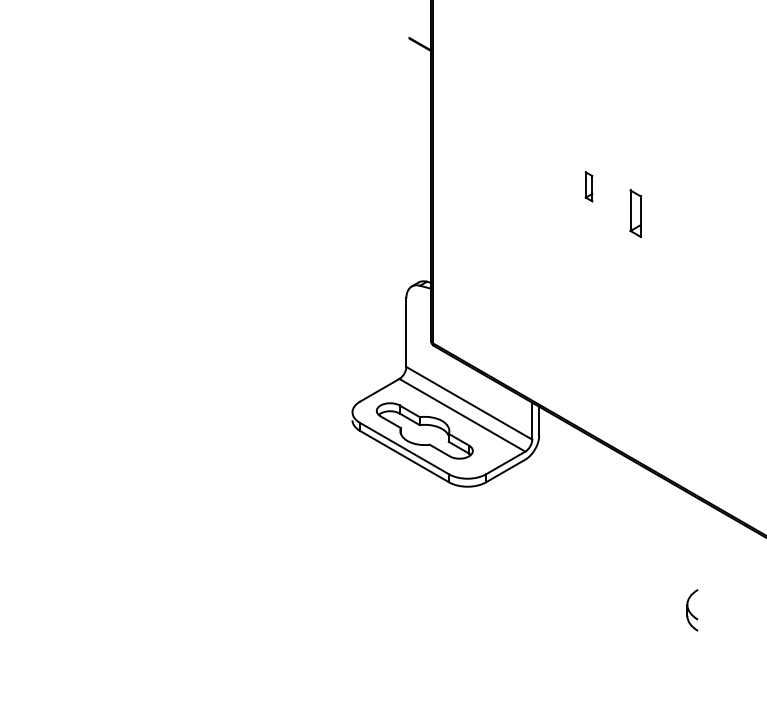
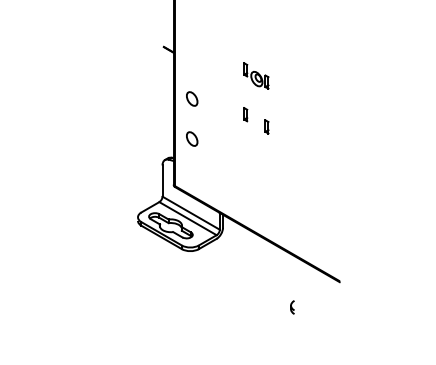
part: (612, 100) -> (256, 75), added
part: (472, 151) -> (192, 98), added
part: (634, 212) -> (266, 126), size x0.62
part: (472, 239) -> (192, 138), added
part: (691, 610) -> (292, 307), size x0.71

